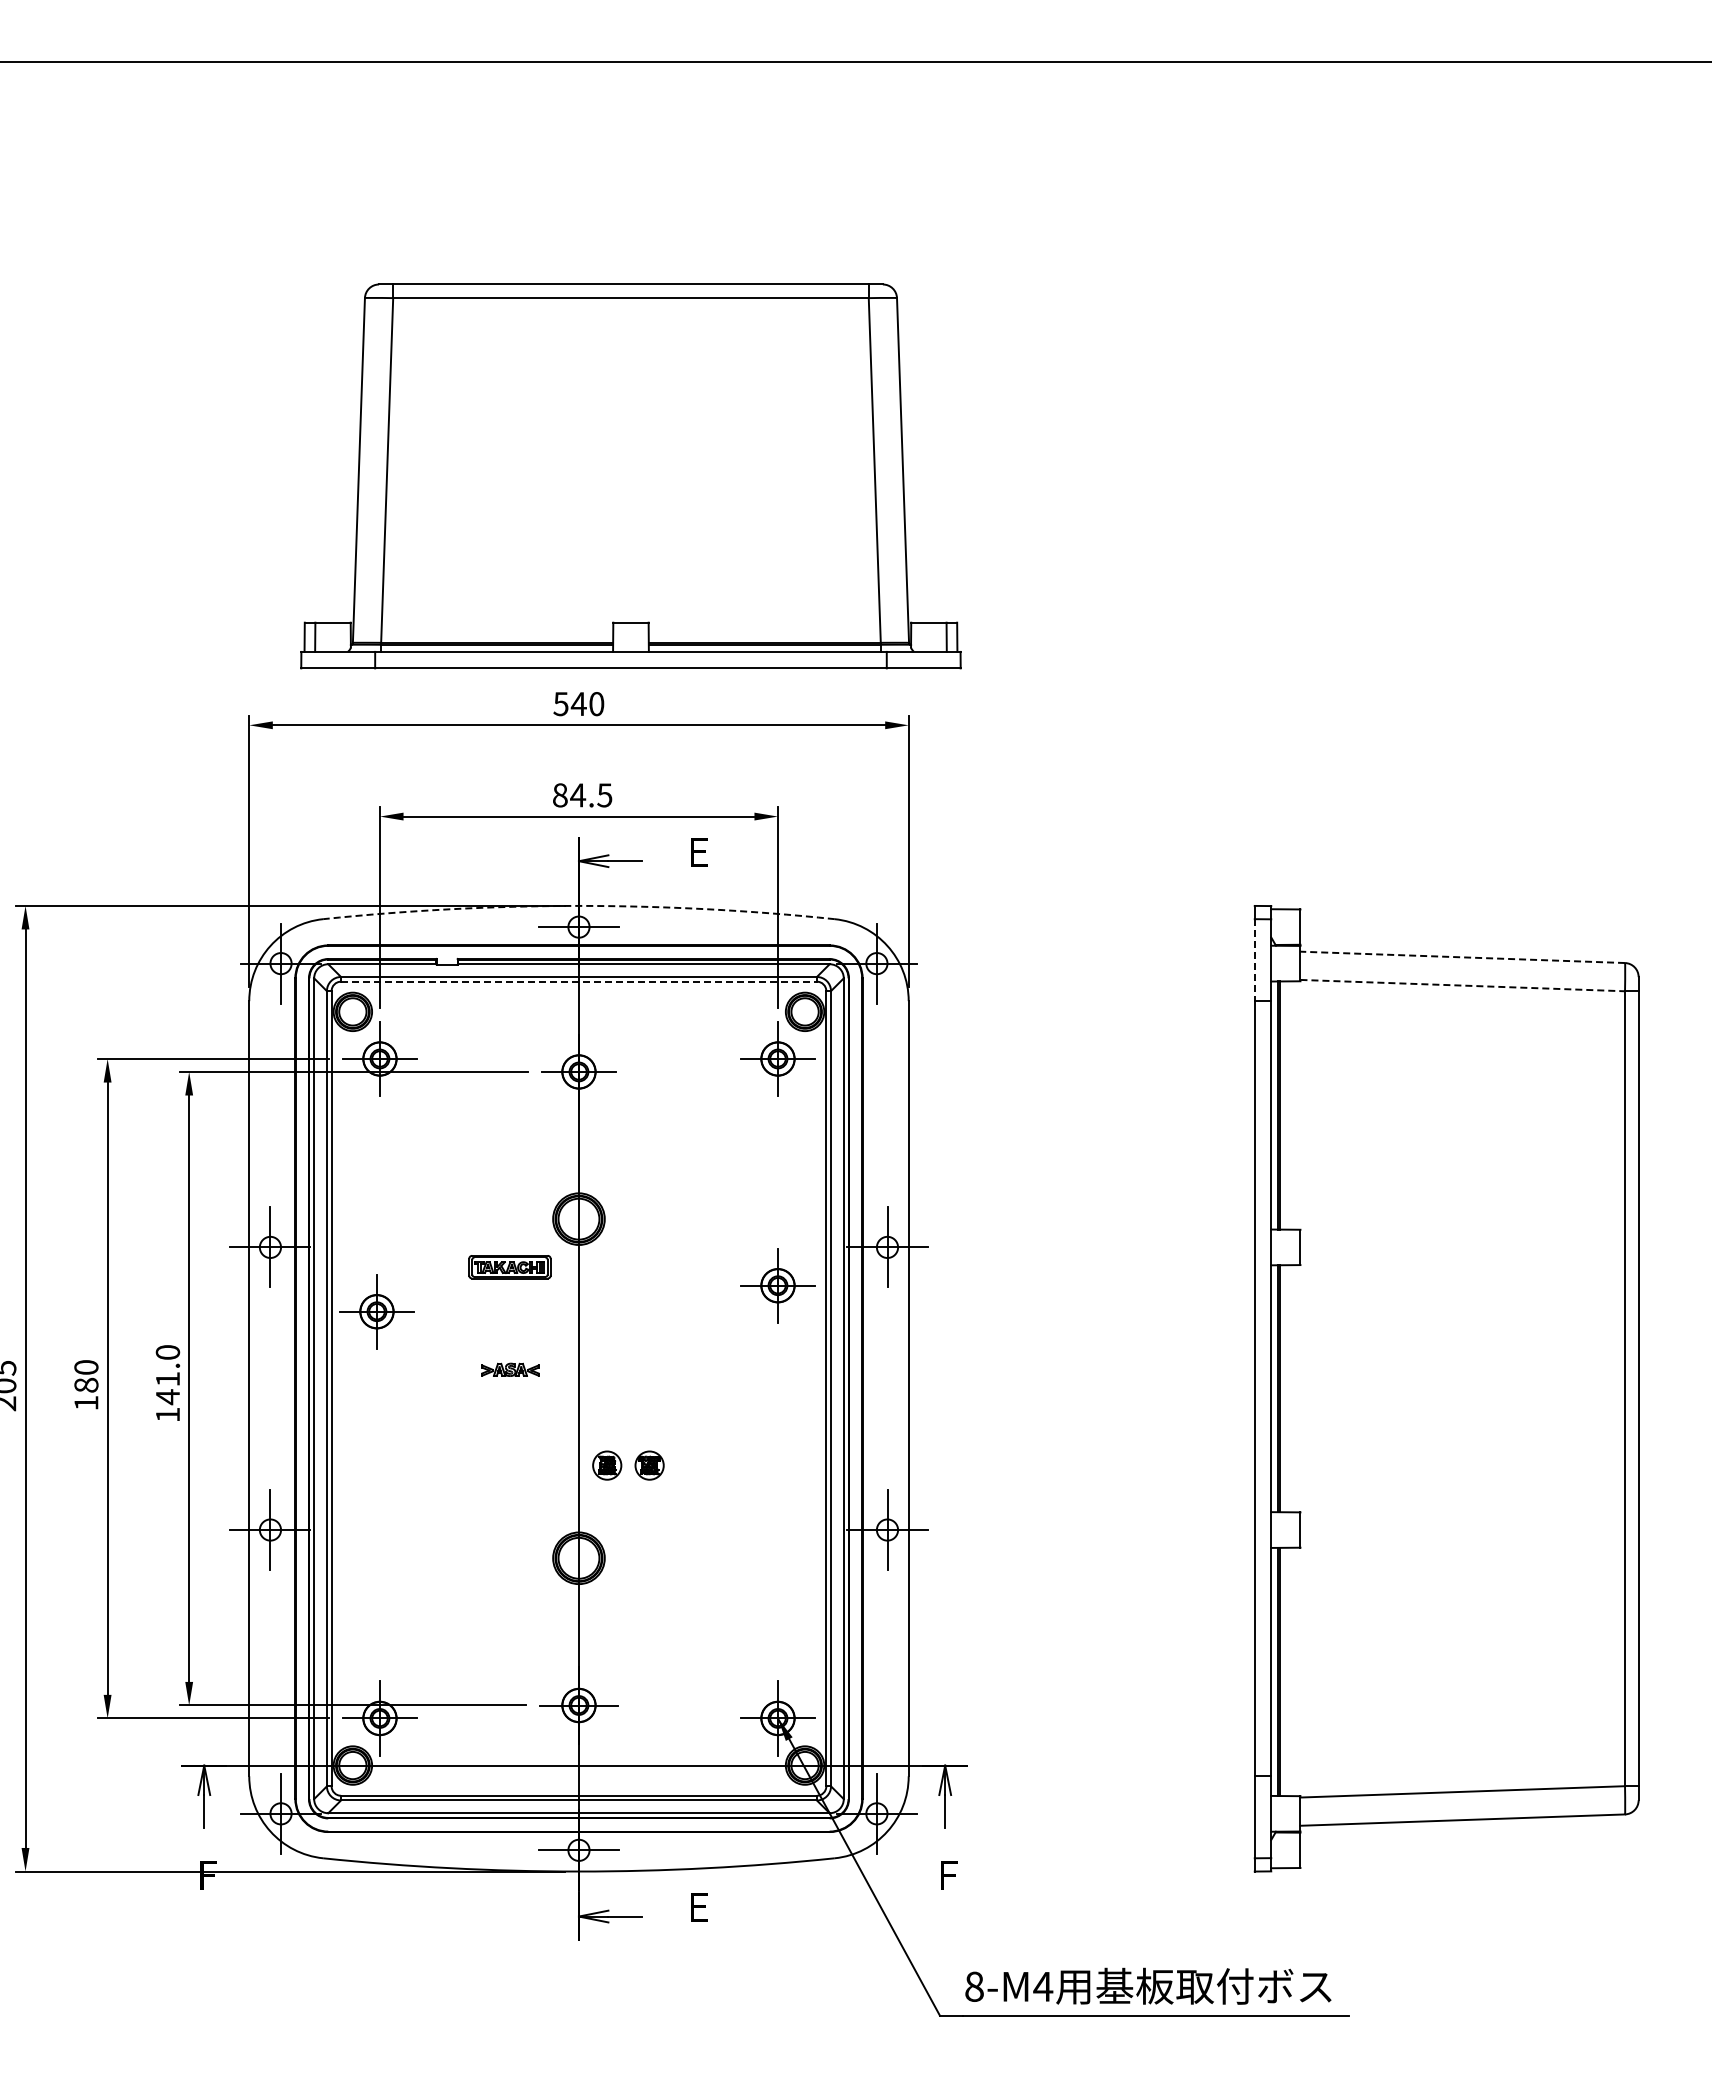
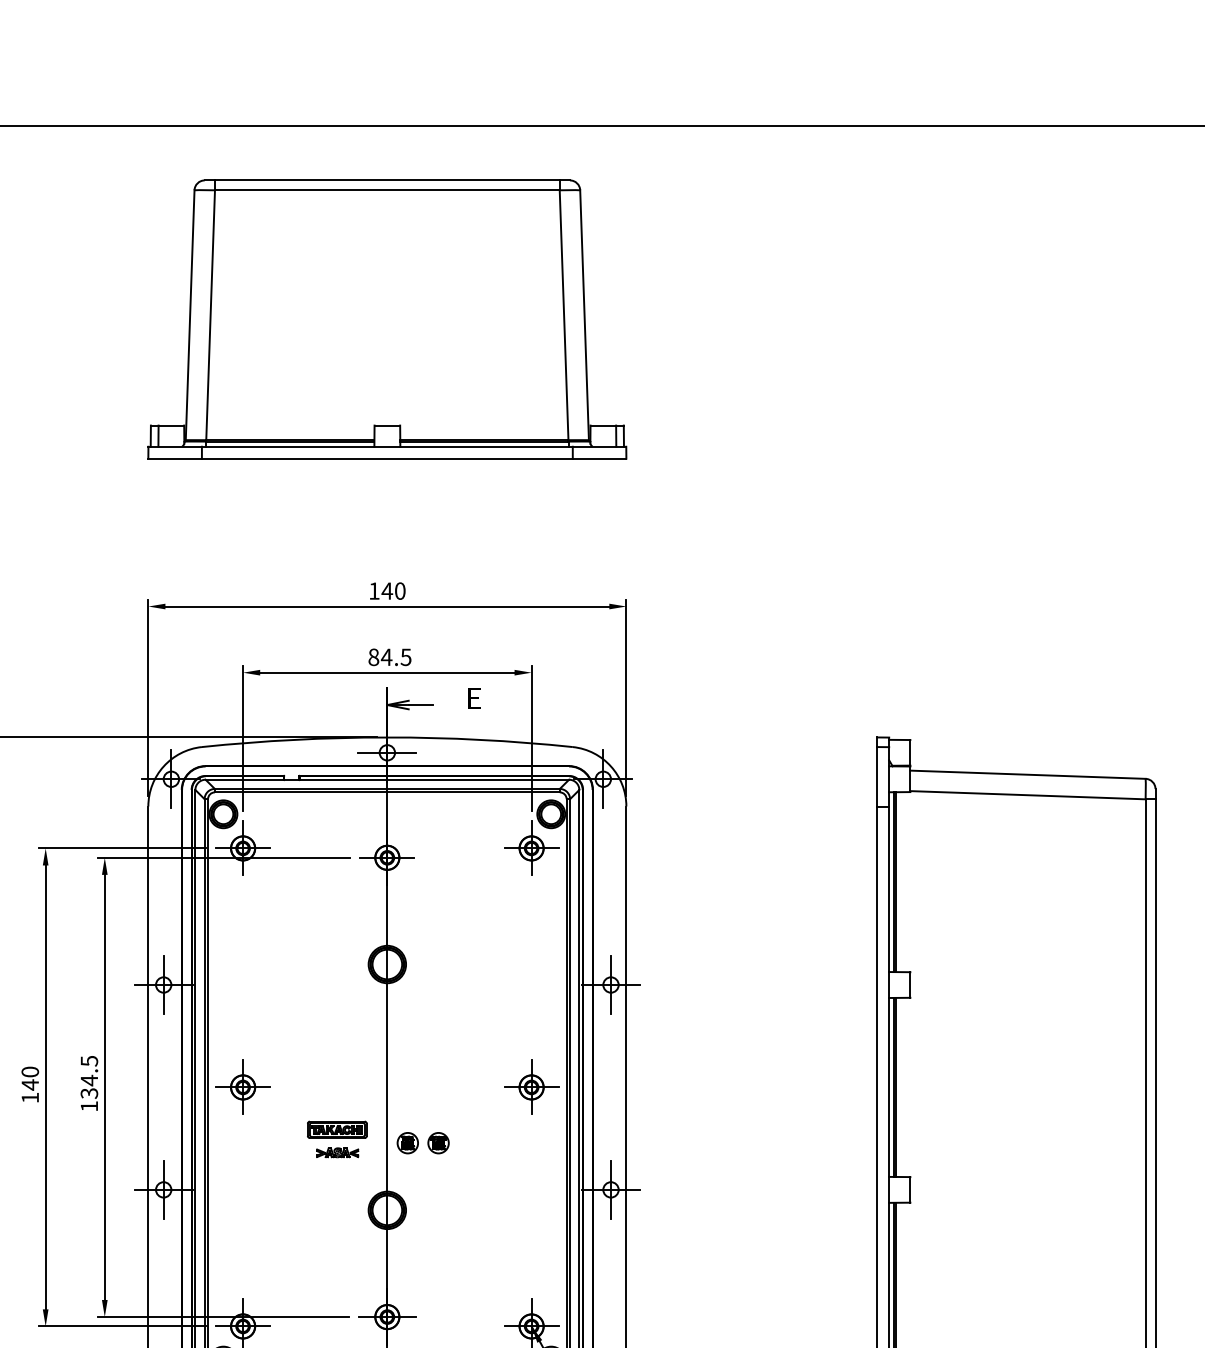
part: (630, 476) -> (387, 319), moved
text: (560, 704) -> (373, 591), 540 -> 140
arc: (578, 905) -> (387, 737), dashed -> solid
line: (1462, 957) -> (1027, 774), dashed -> solid
line: (1254, 960) -> (877, 777), dashed -> solid
line: (578, 981) -> (387, 792), dashed -> solid
line: (1463, 985) -> (1028, 795), dashed -> solid
part: (509, 1267) -> (336, 1130), moved
part: (777, 1285) -> (531, 1087), moved
part: (376, 1311) -> (242, 1087), moved
part: (510, 1369) -> (337, 1152), moved
text: (167, 1375) -> (89, 1077), 141.0 -> 134.5
text: (86, 1385) -> (30, 1085), 180 -> 140

